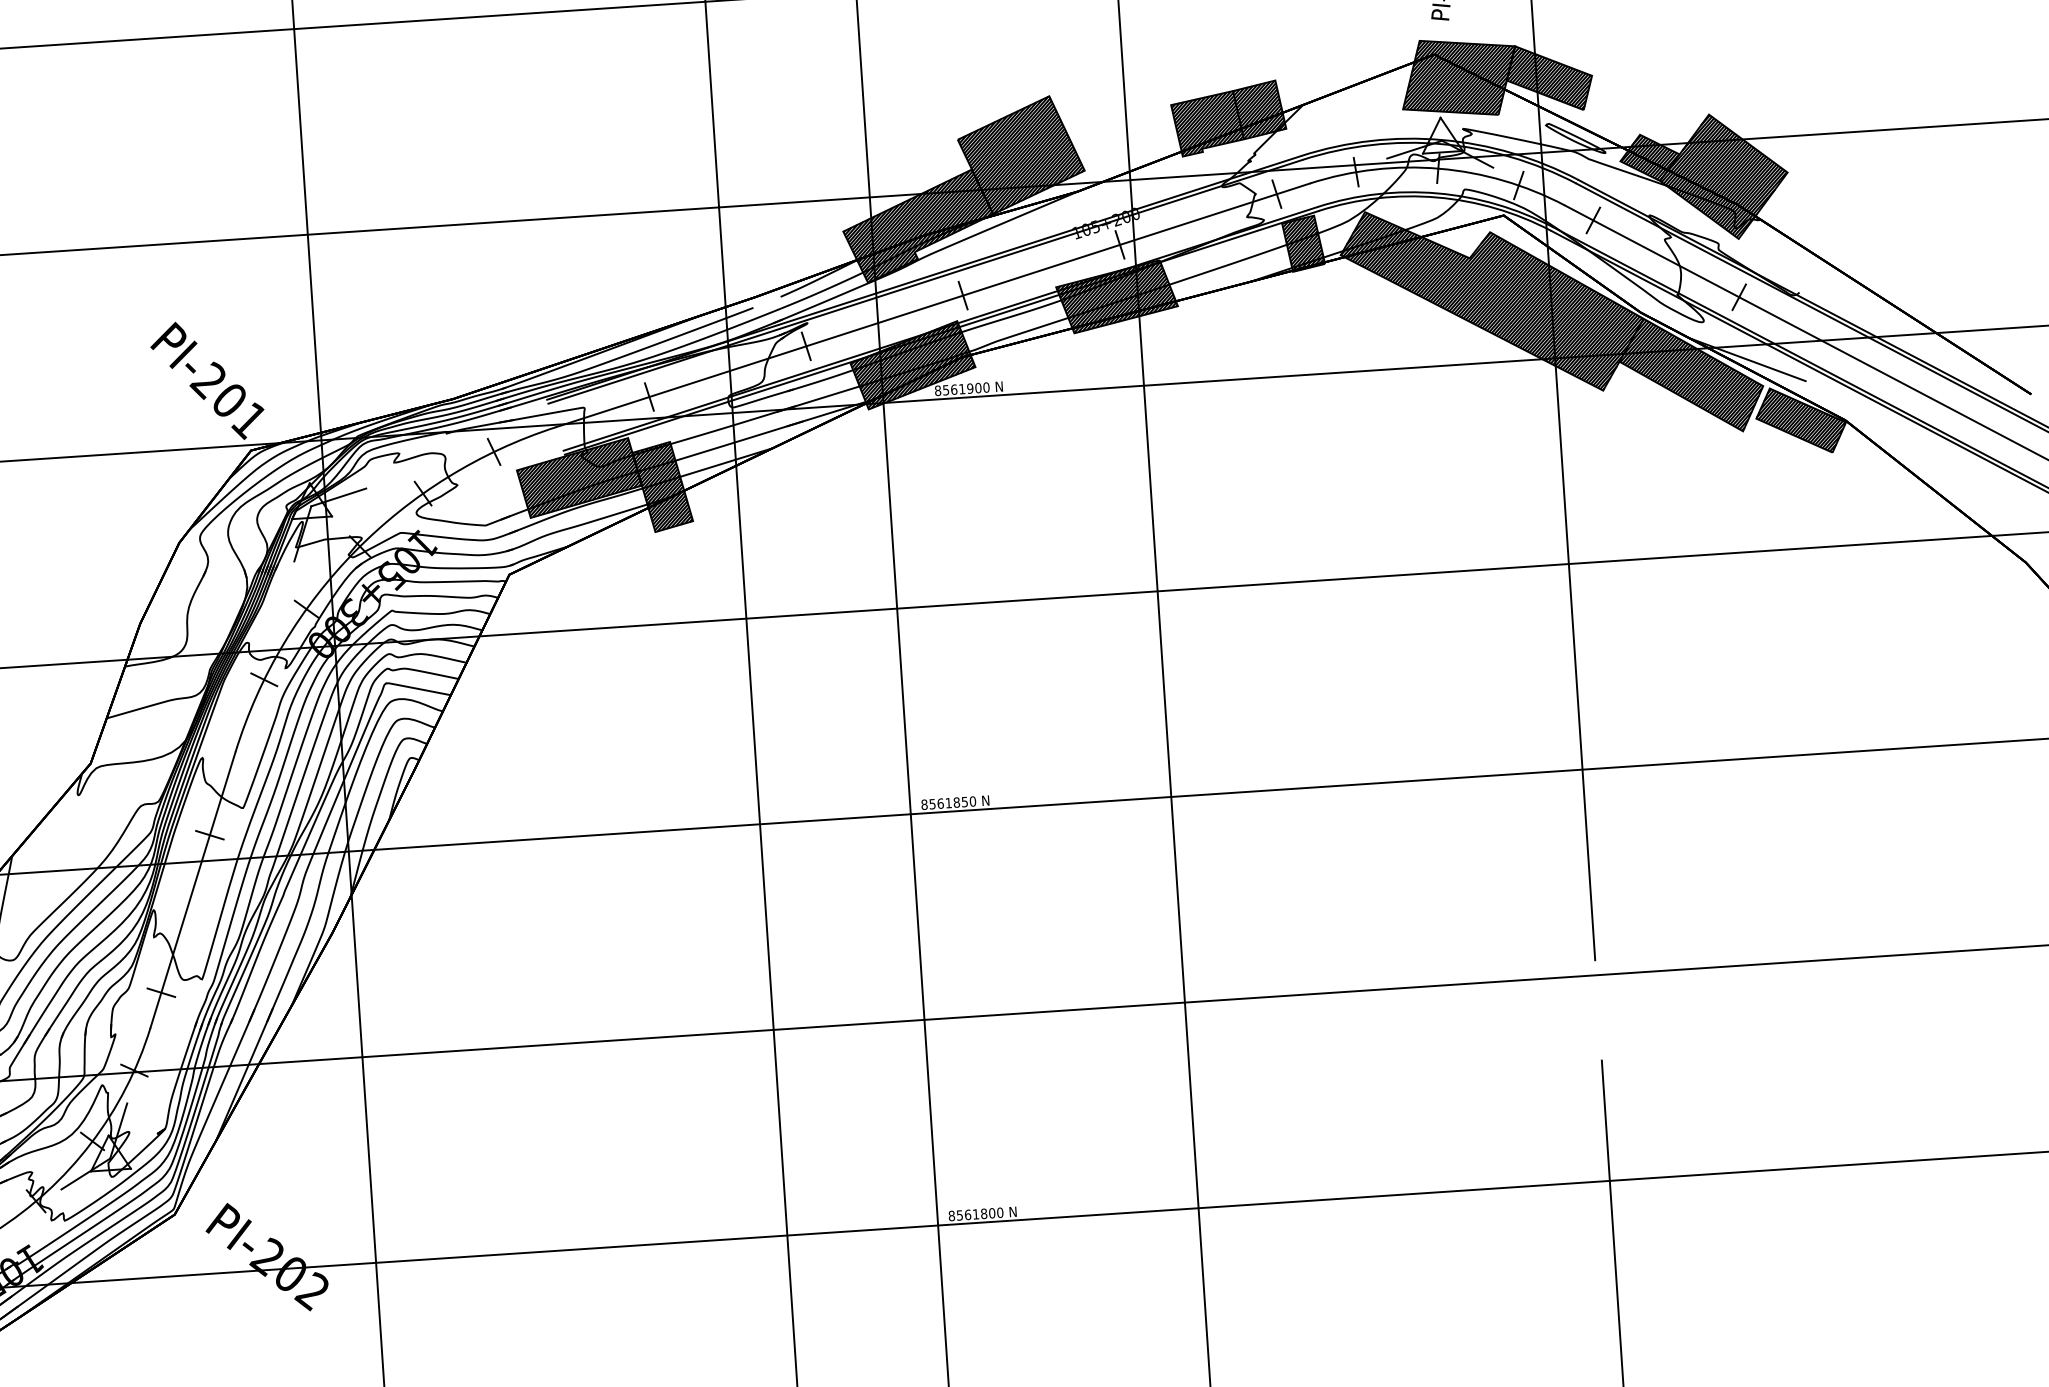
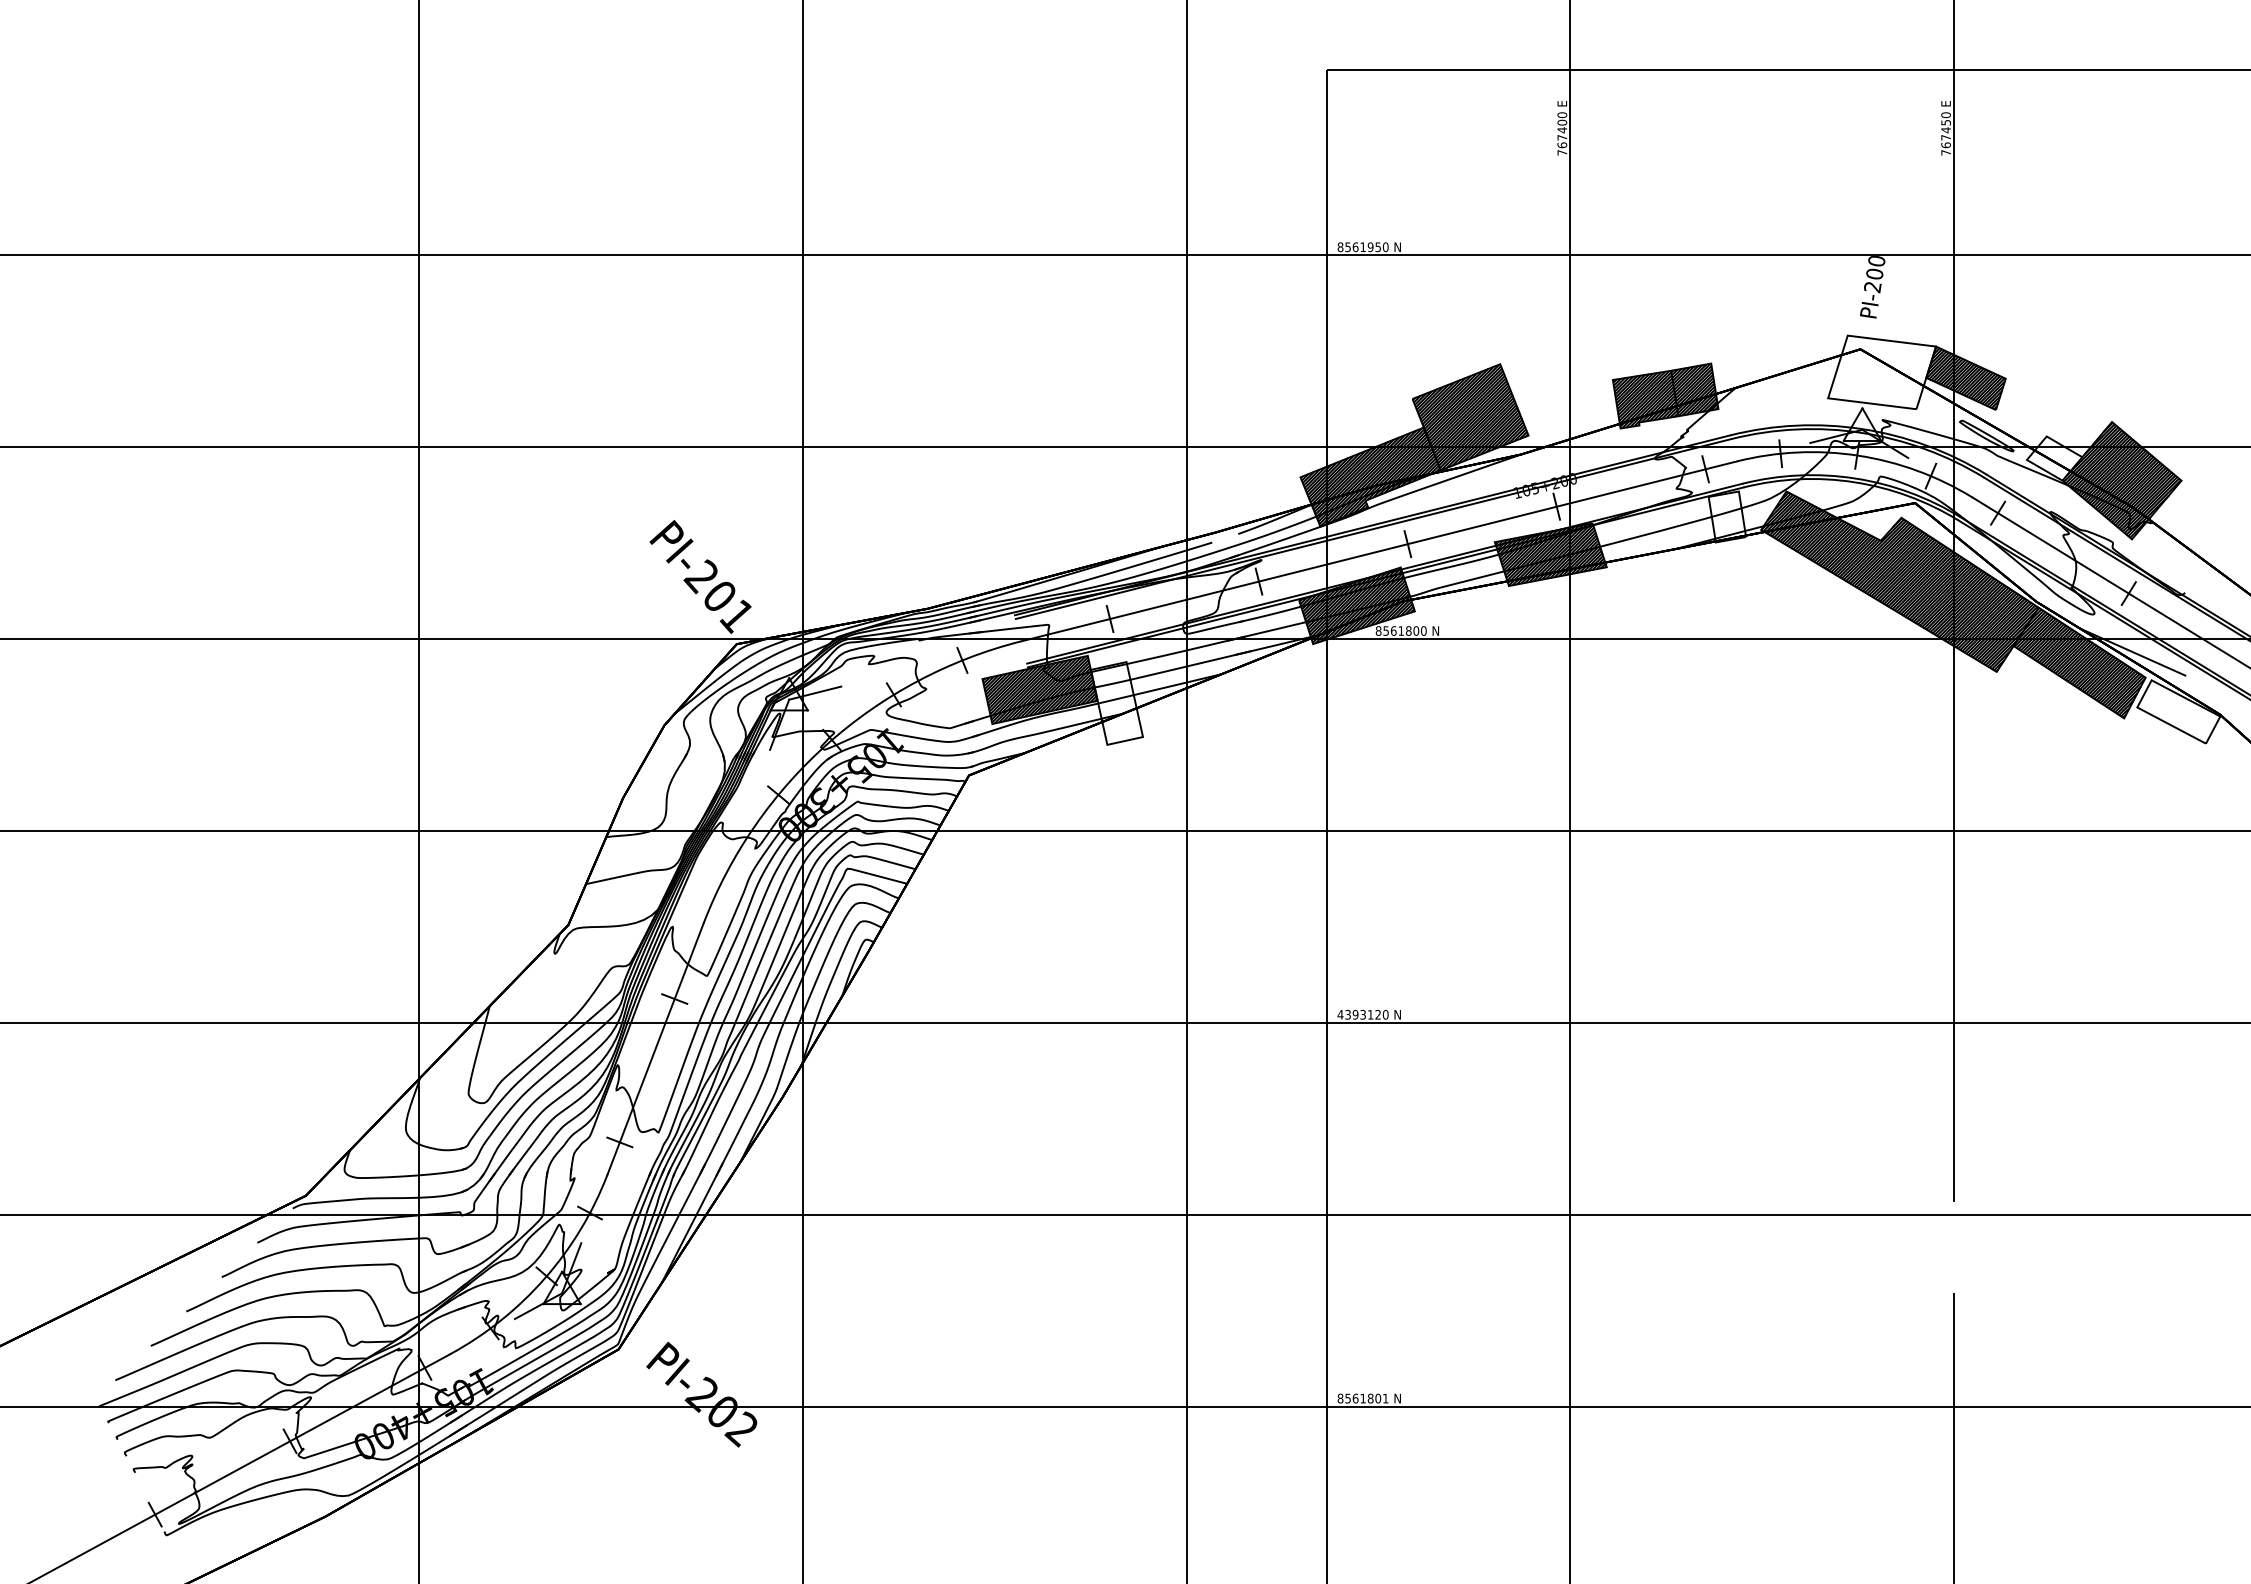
hatch: (1458, 77) -> (1881, 372), removed
hatch: (1649, 157) -> (2054, 458), removed
hatch: (1302, 243) -> (1726, 516), removed
text: (969, 388) -> (1408, 630), 8561900 -> 8561800
hatch: (1800, 421) -> (2178, 712), removed
hatch: (662, 487) -> (1116, 703), removed
line: (263, 679) -> (734, 857), removed
text: (943, 803) -> (1358, 1014), 8561850 -> 4393120
text: (999, 1212) -> (1385, 1398), 8561800 -> 8561801

